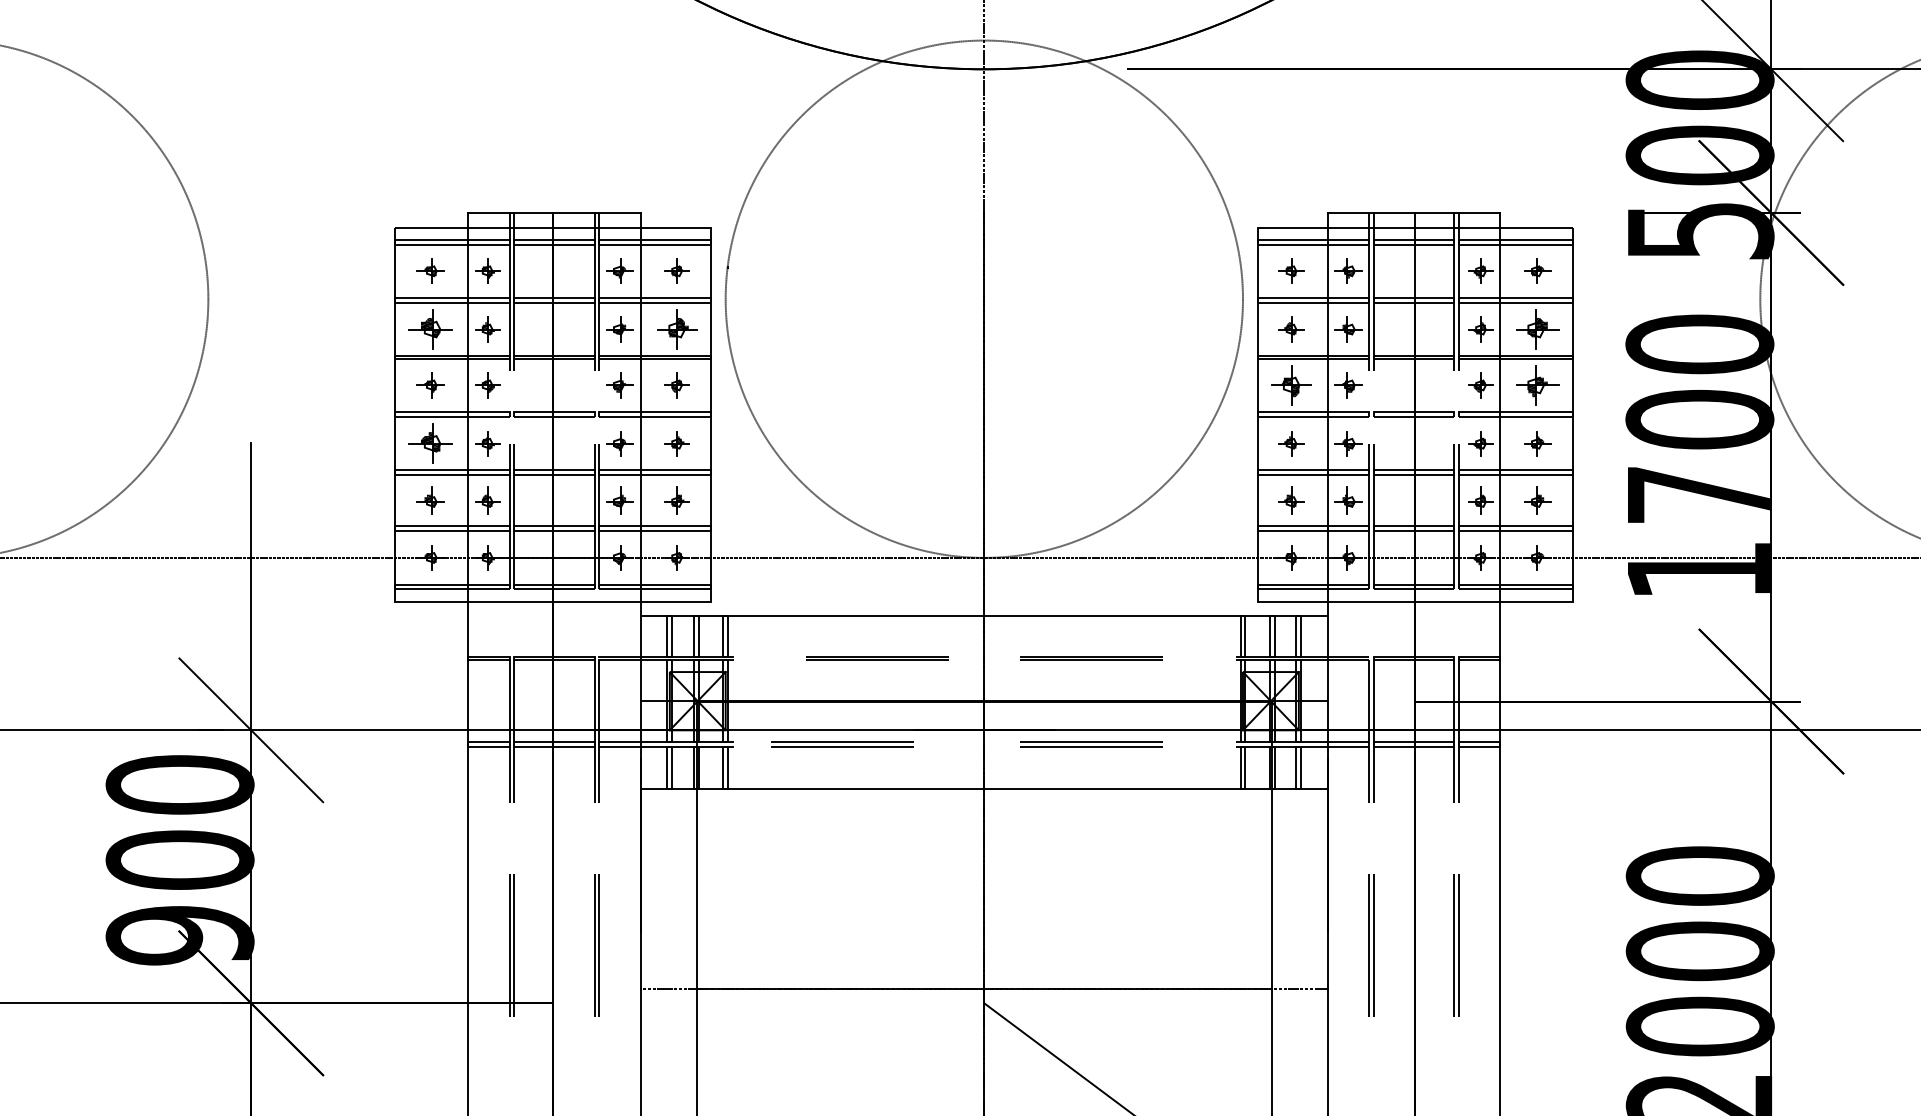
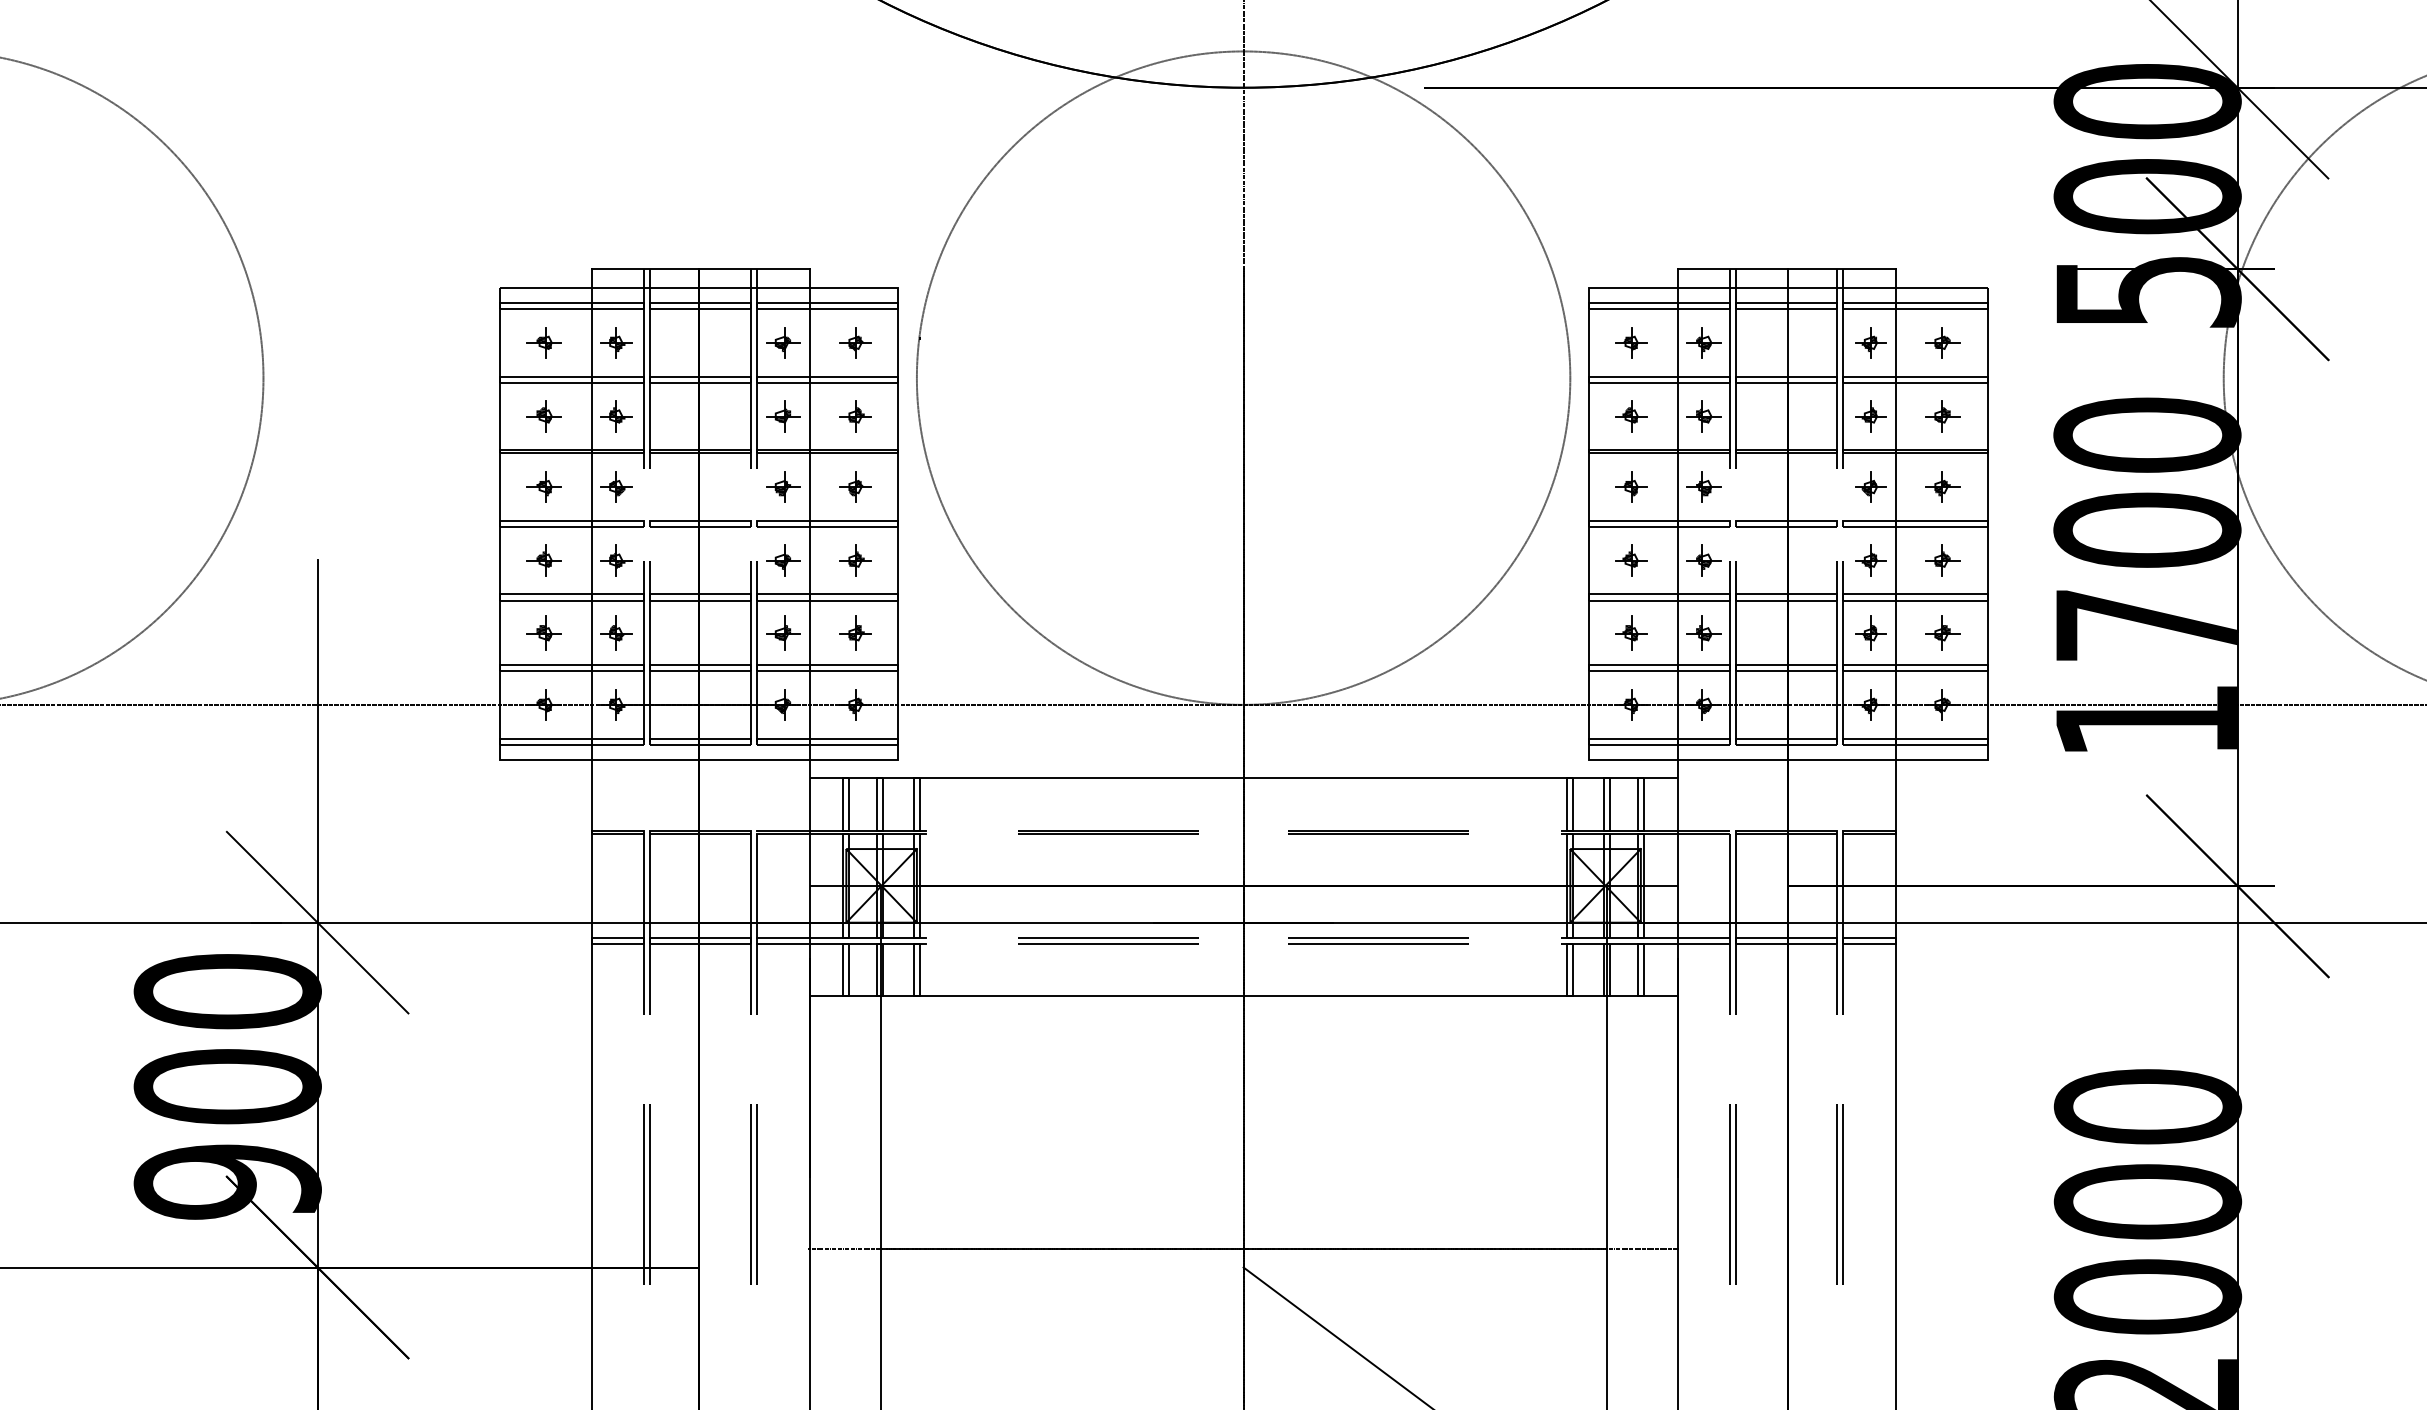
part: (430, 329) -> (543, 416), size x0.62
part: (677, 329) -> (855, 416), size x0.62
part: (1537, 329) -> (1942, 416), size x0.62
part: (1291, 385) -> (1631, 486), size x0.62
part: (1537, 385) -> (1942, 486), size x0.62
part: (430, 443) -> (543, 560), size x0.62
part: (842, 744) -> (1108, 940), moved

